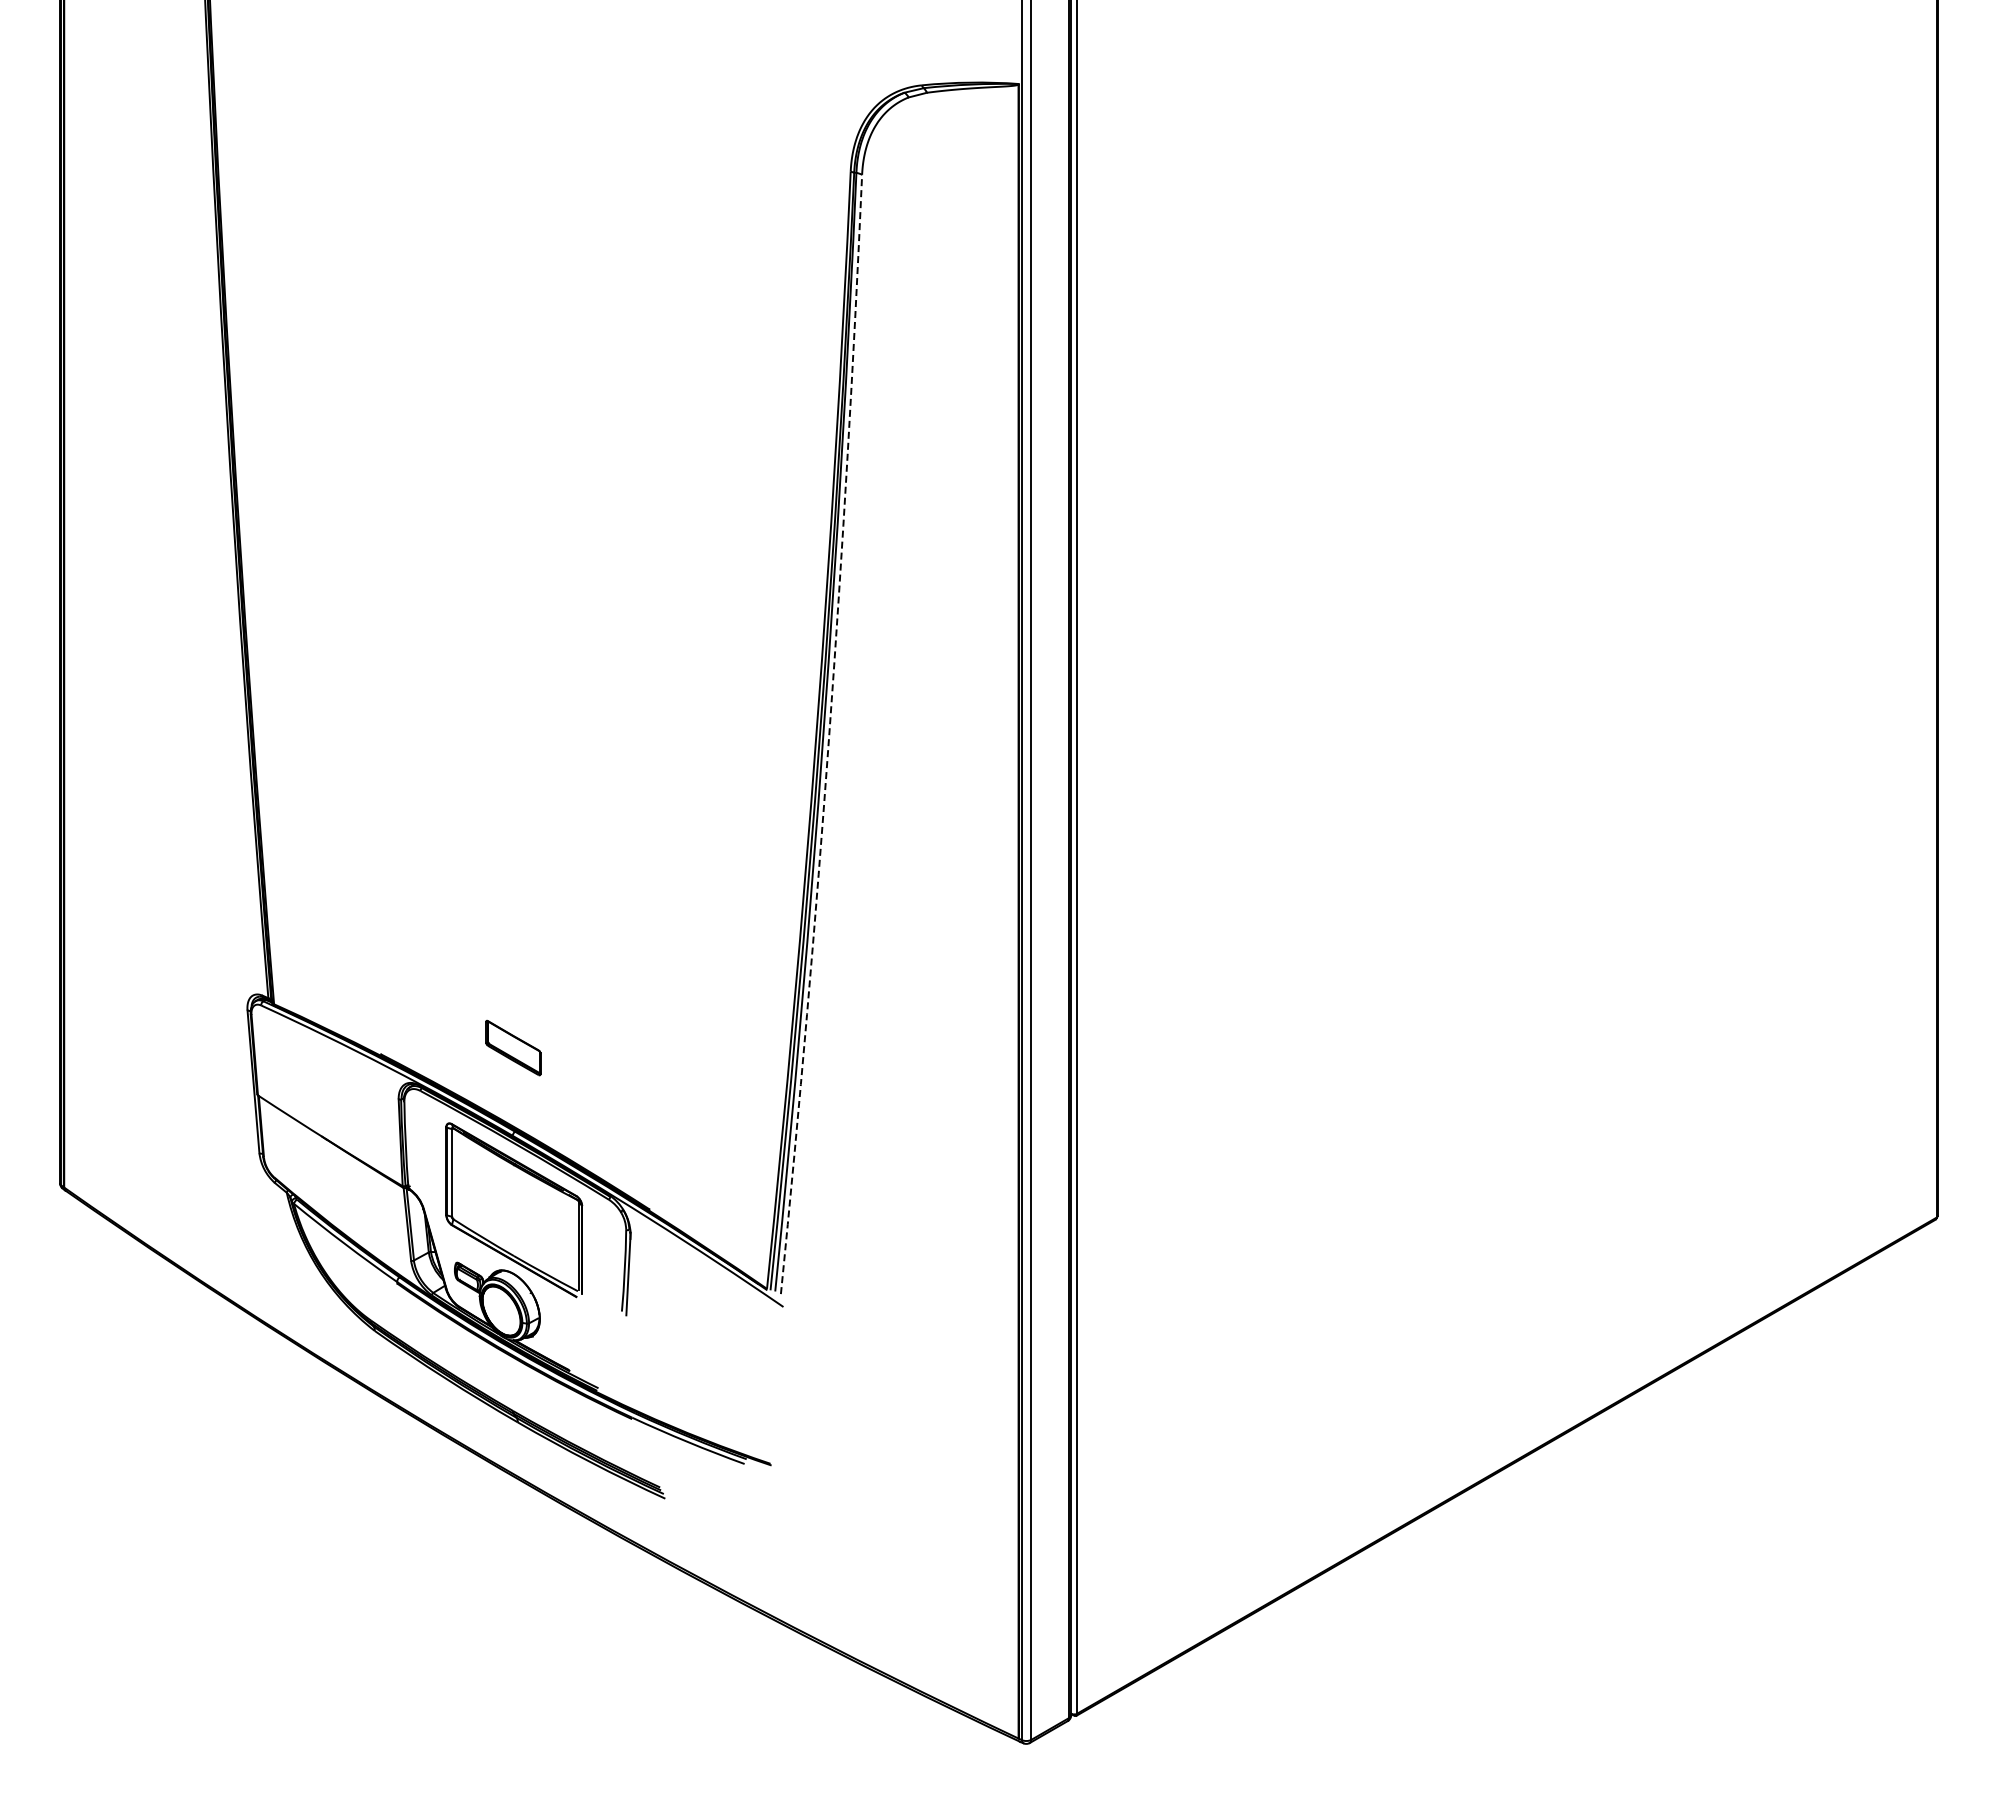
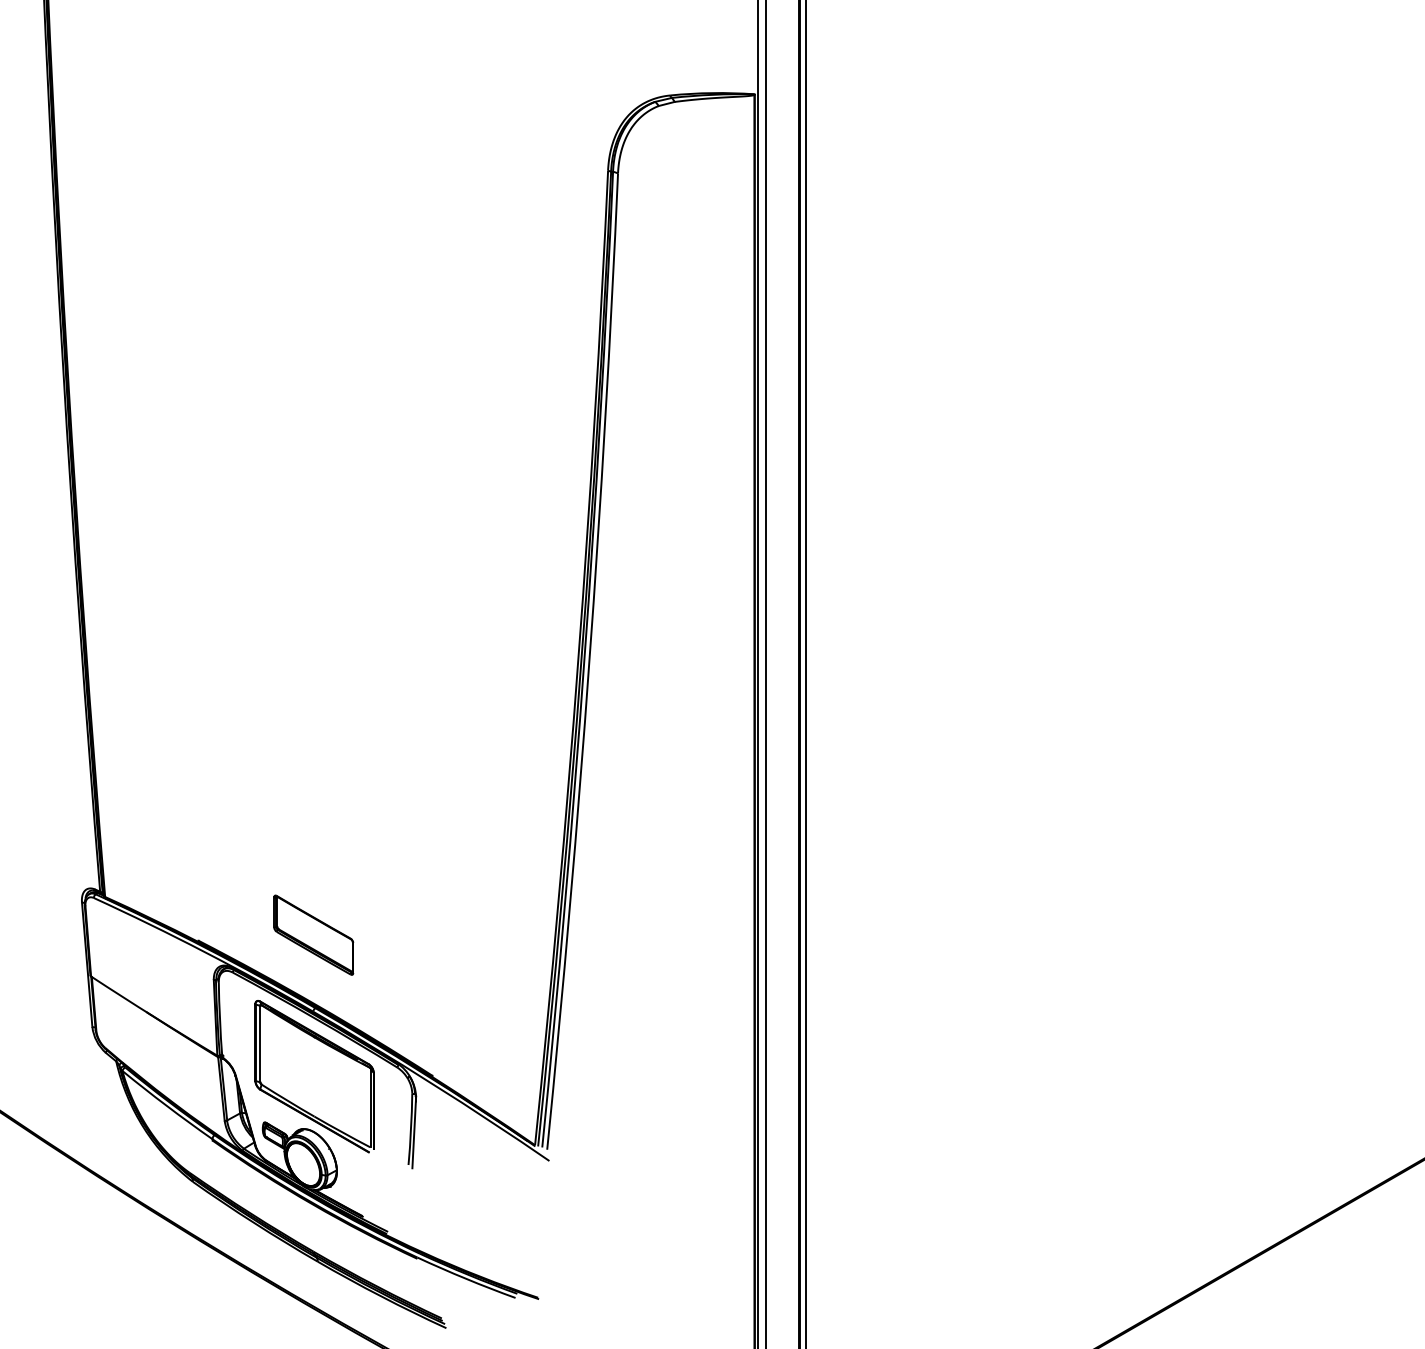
arc: (829, 735) -> (589, 662), dashed -> solid
part: (513, 1047) -> (313, 934), size x1.67

